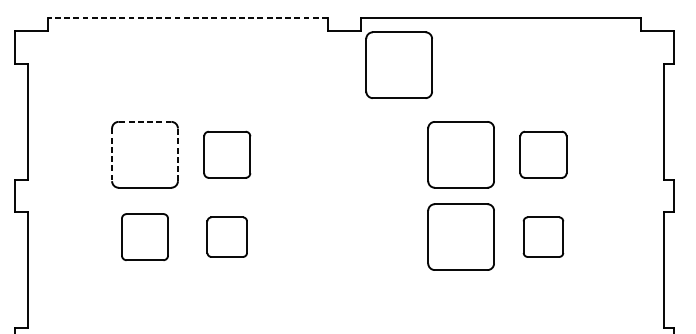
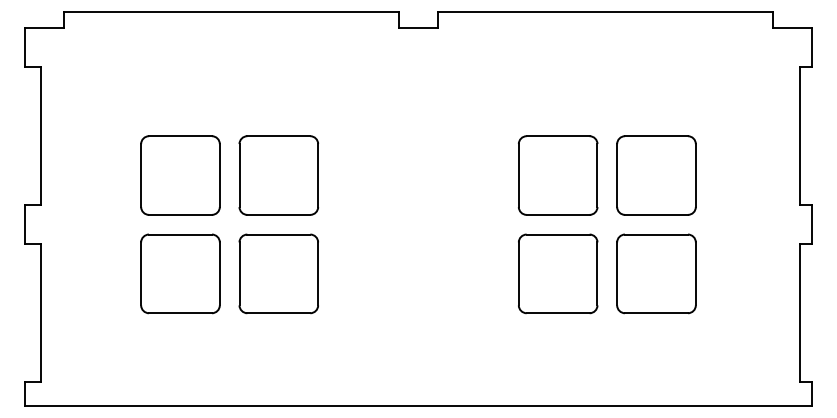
line: (187, 18) -> (231, 12), dashed -> solid
part: (399, 65) -> (484, 68), removed
line: (144, 122) -> (179, 136), dashed -> solid
line: (177, 154) -> (219, 175), dashed -> solid
part: (227, 154) -> (278, 175), size x1.43
part: (543, 154) -> (656, 175), size x1.43
line: (112, 155) -> (141, 176), dashed -> solid
part: (145, 236) -> (180, 273), size x1.43
part: (227, 236) -> (278, 273), size x1.67
part: (543, 236) -> (656, 273), size x1.67

